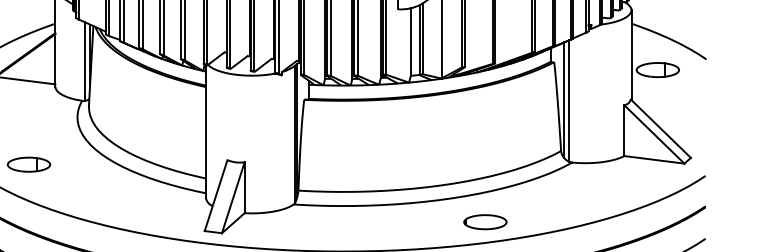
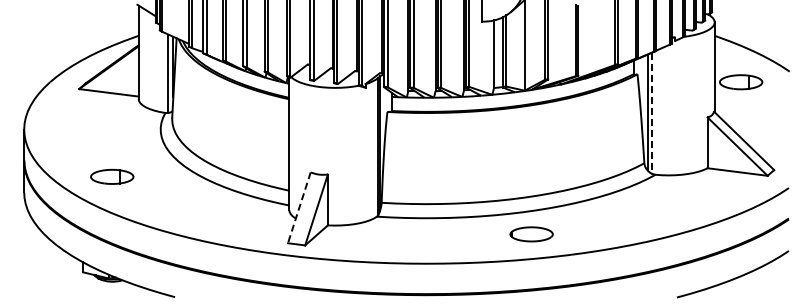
line: (569, 101) -> (652, 113), solid -> dashed
line: (216, 196) -> (299, 208), solid -> dashed
part: (485, 222) -> (531, 234), moved

